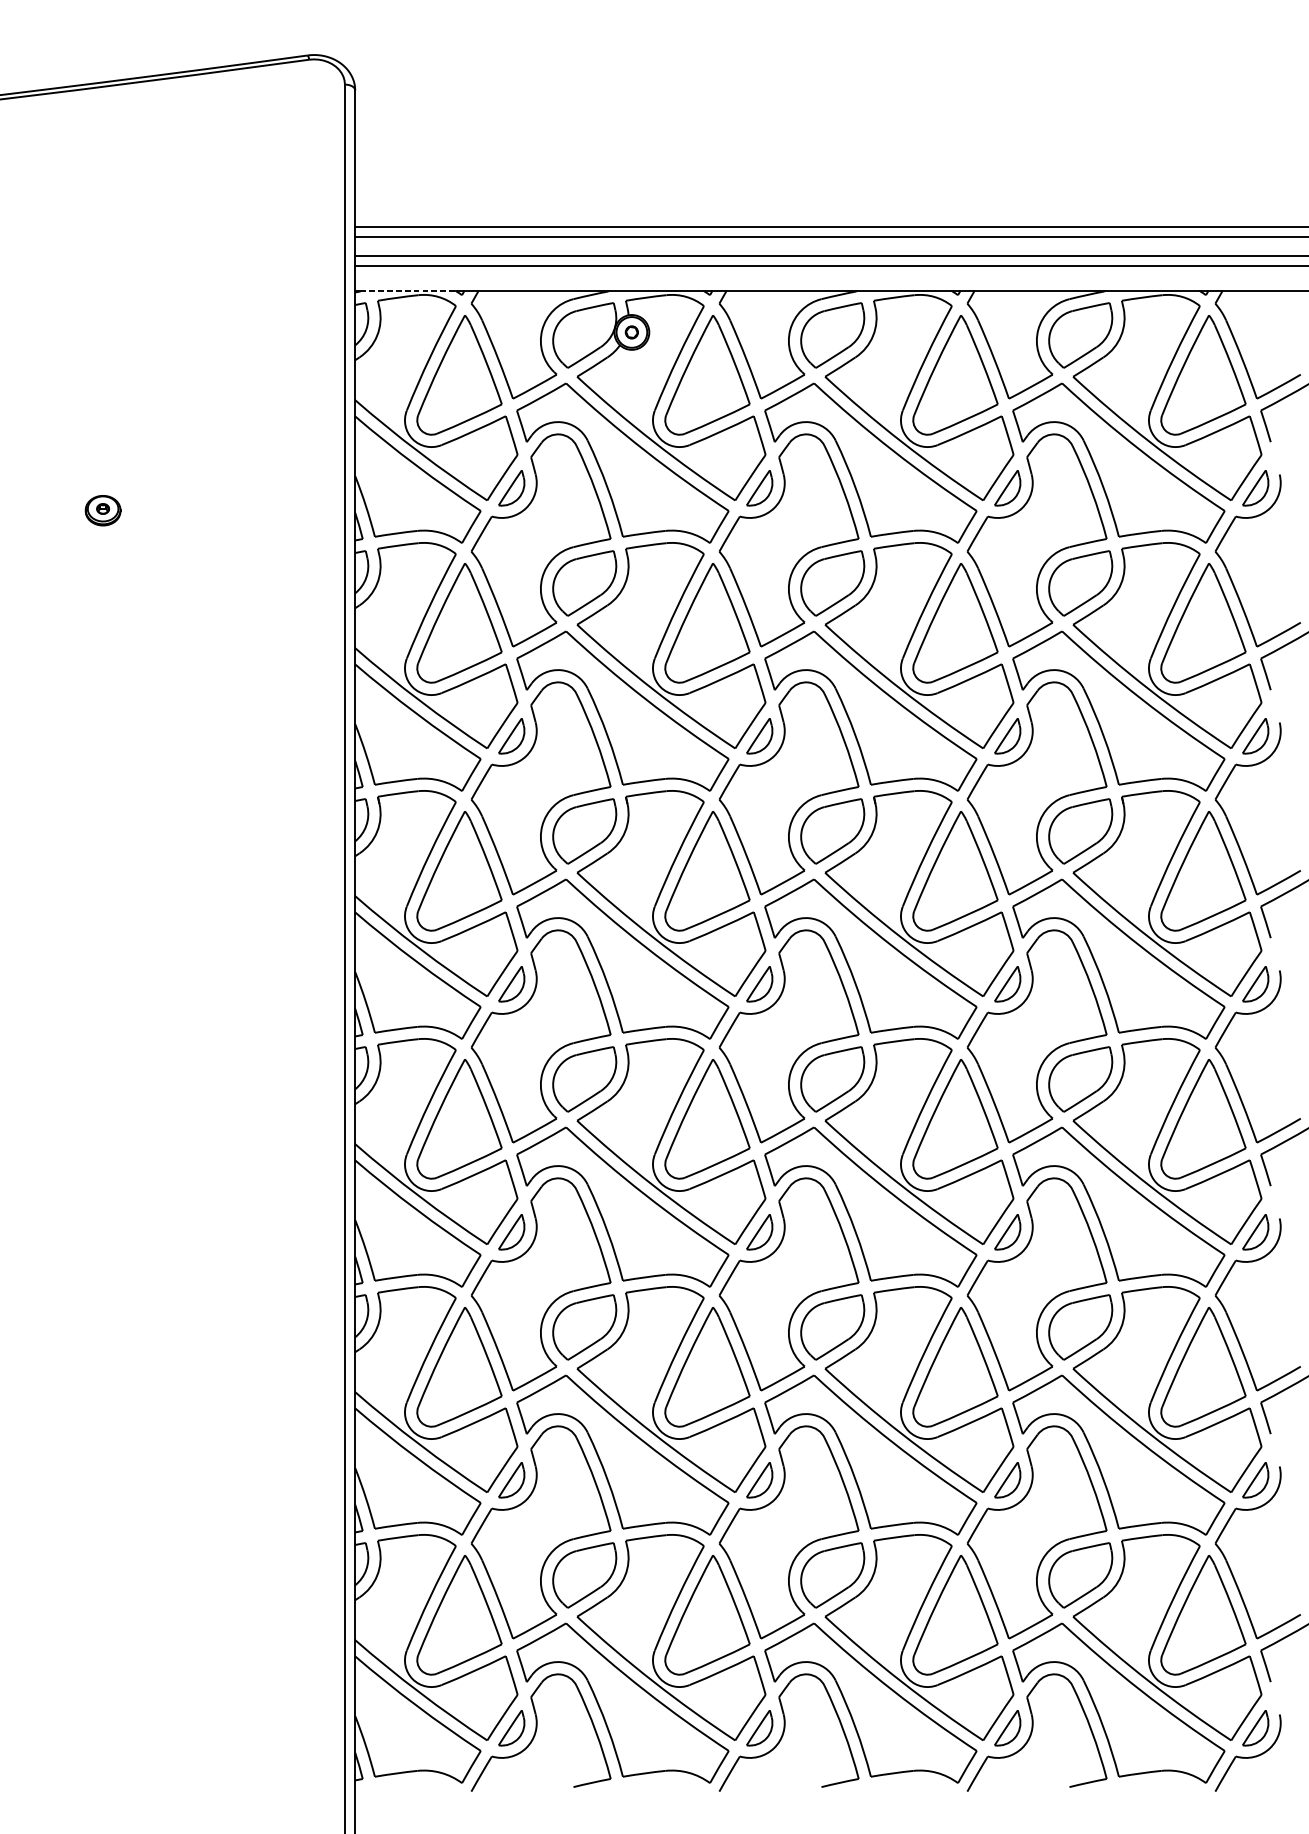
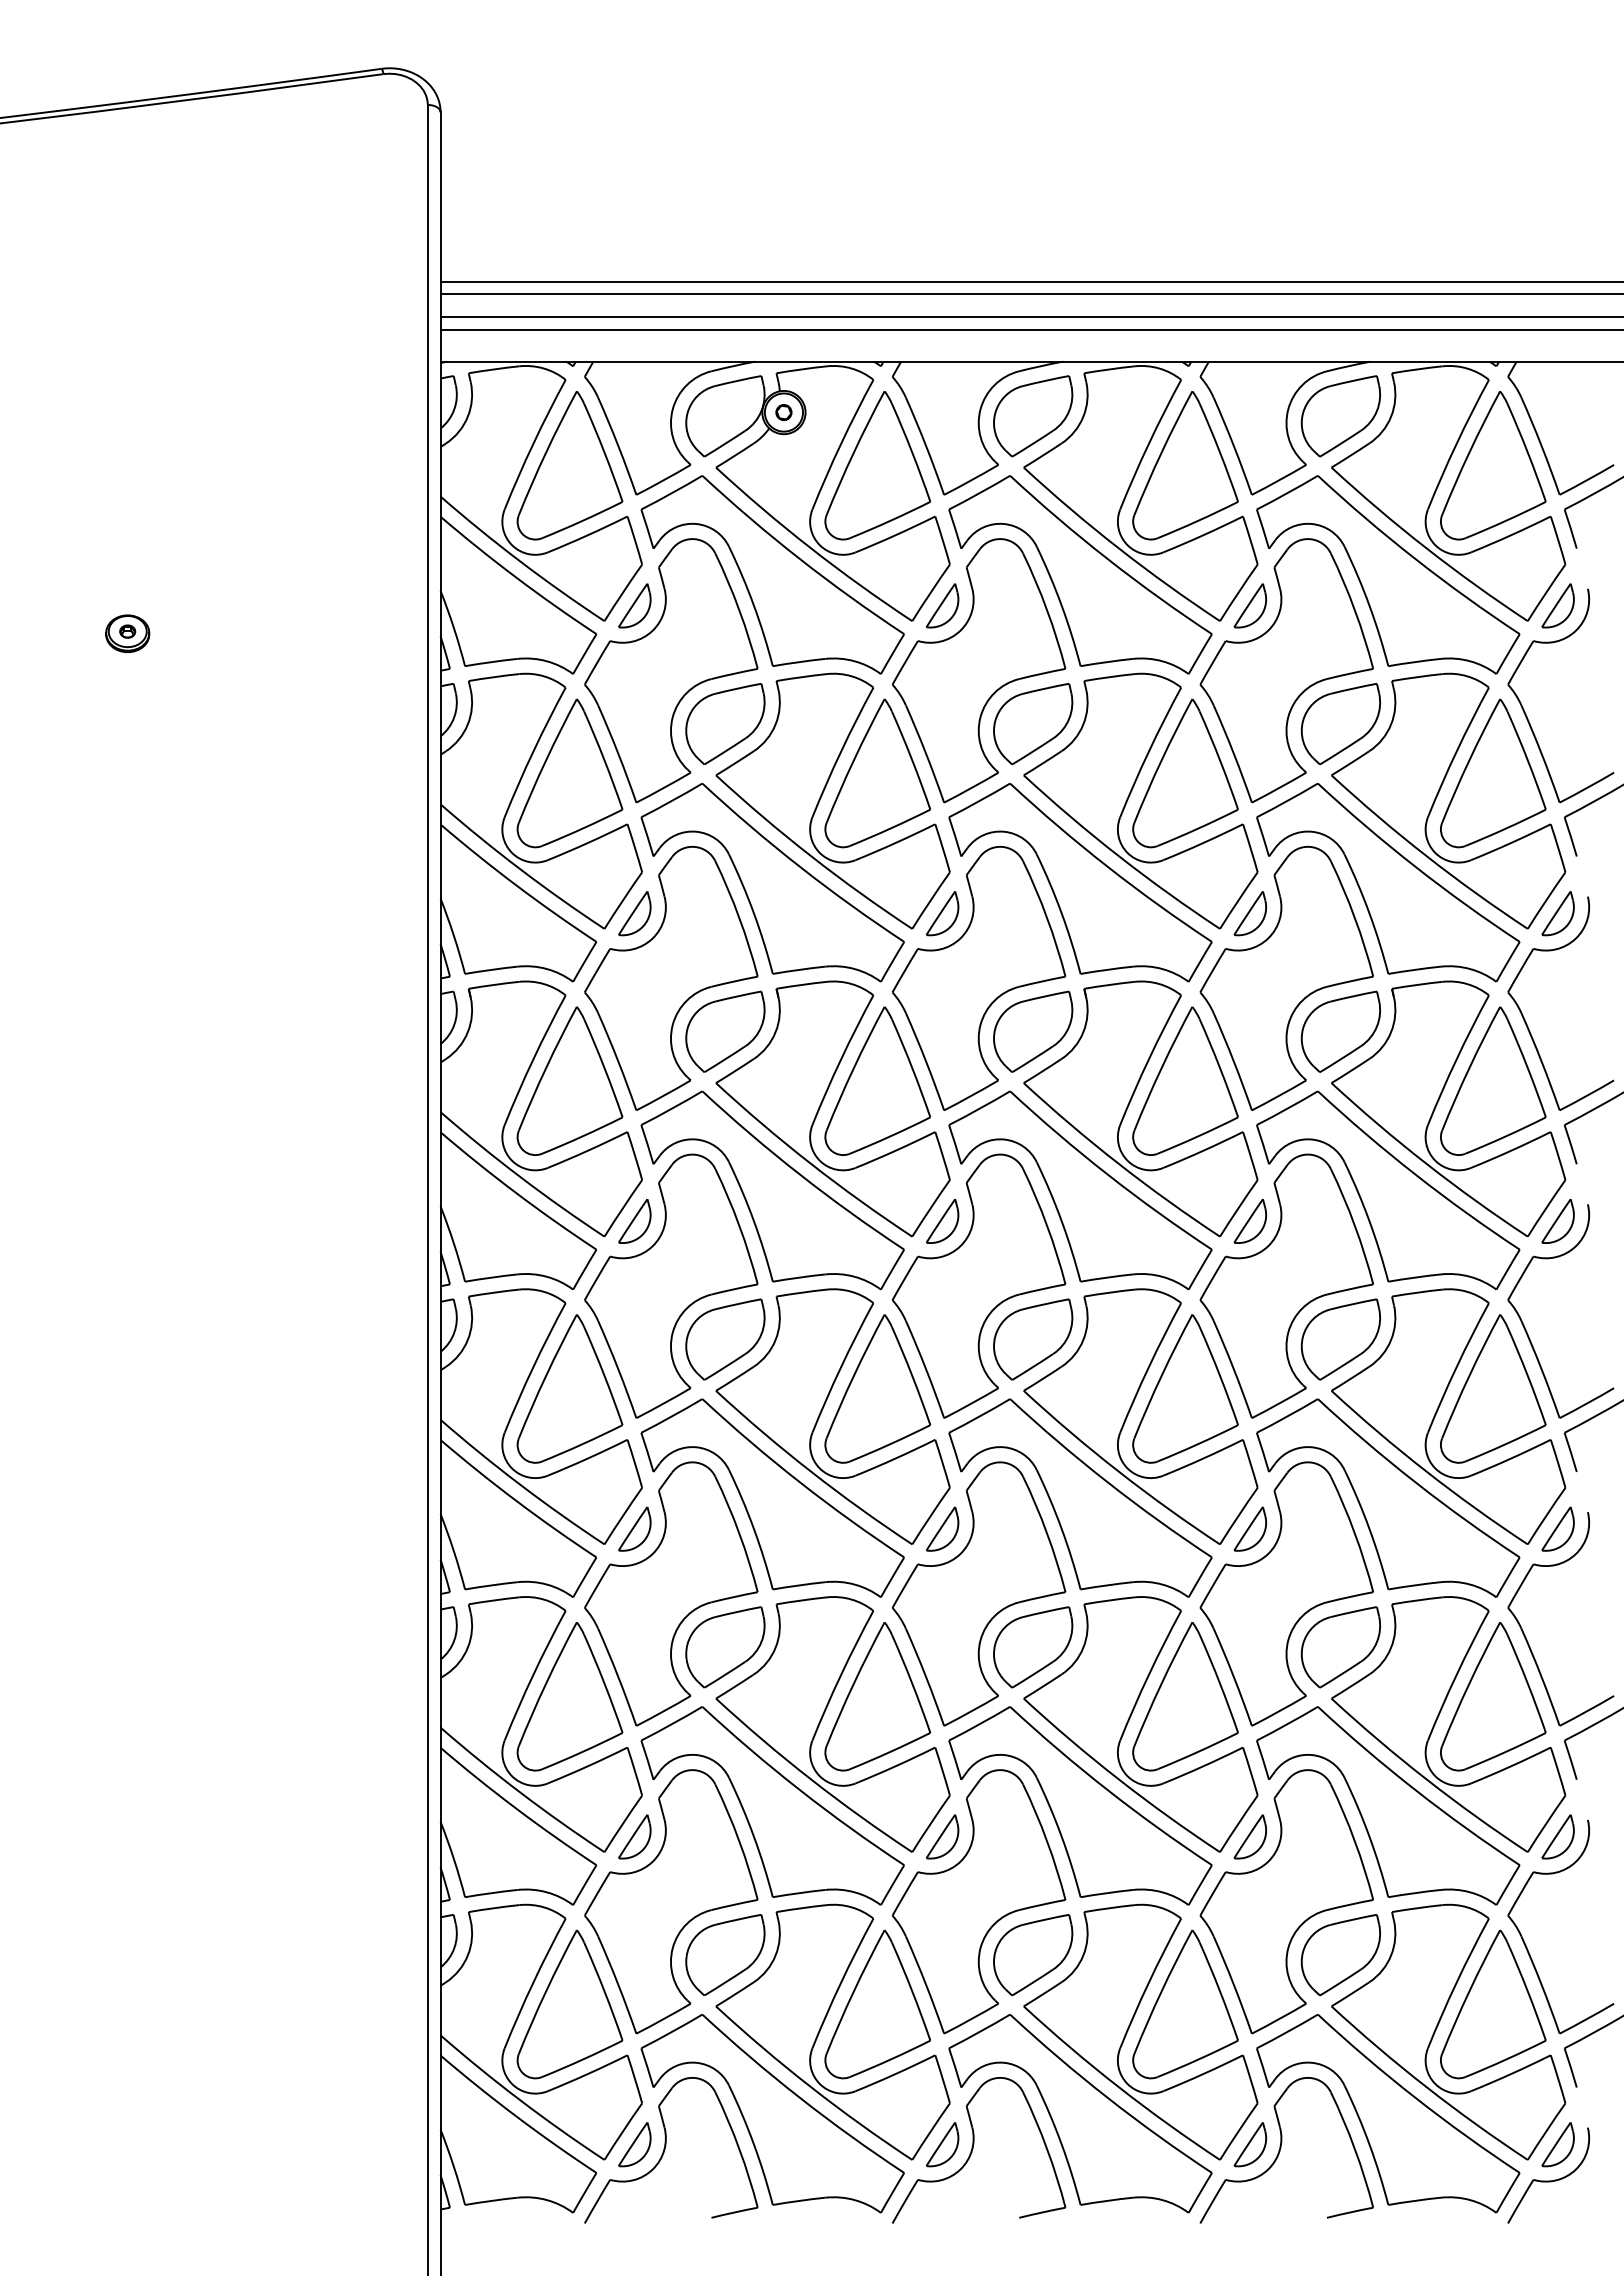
line: (408, 291) -> (506, 361), dashed -> solid

